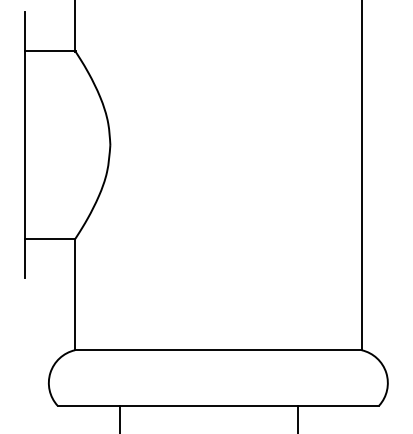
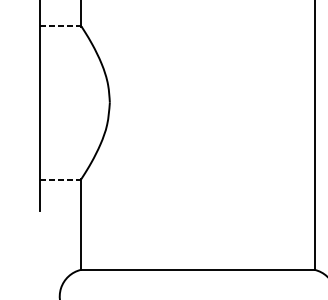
line: (49, 50) -> (60, 25), solid -> dashed
line: (50, 239) -> (61, 179), solid -> dashed

